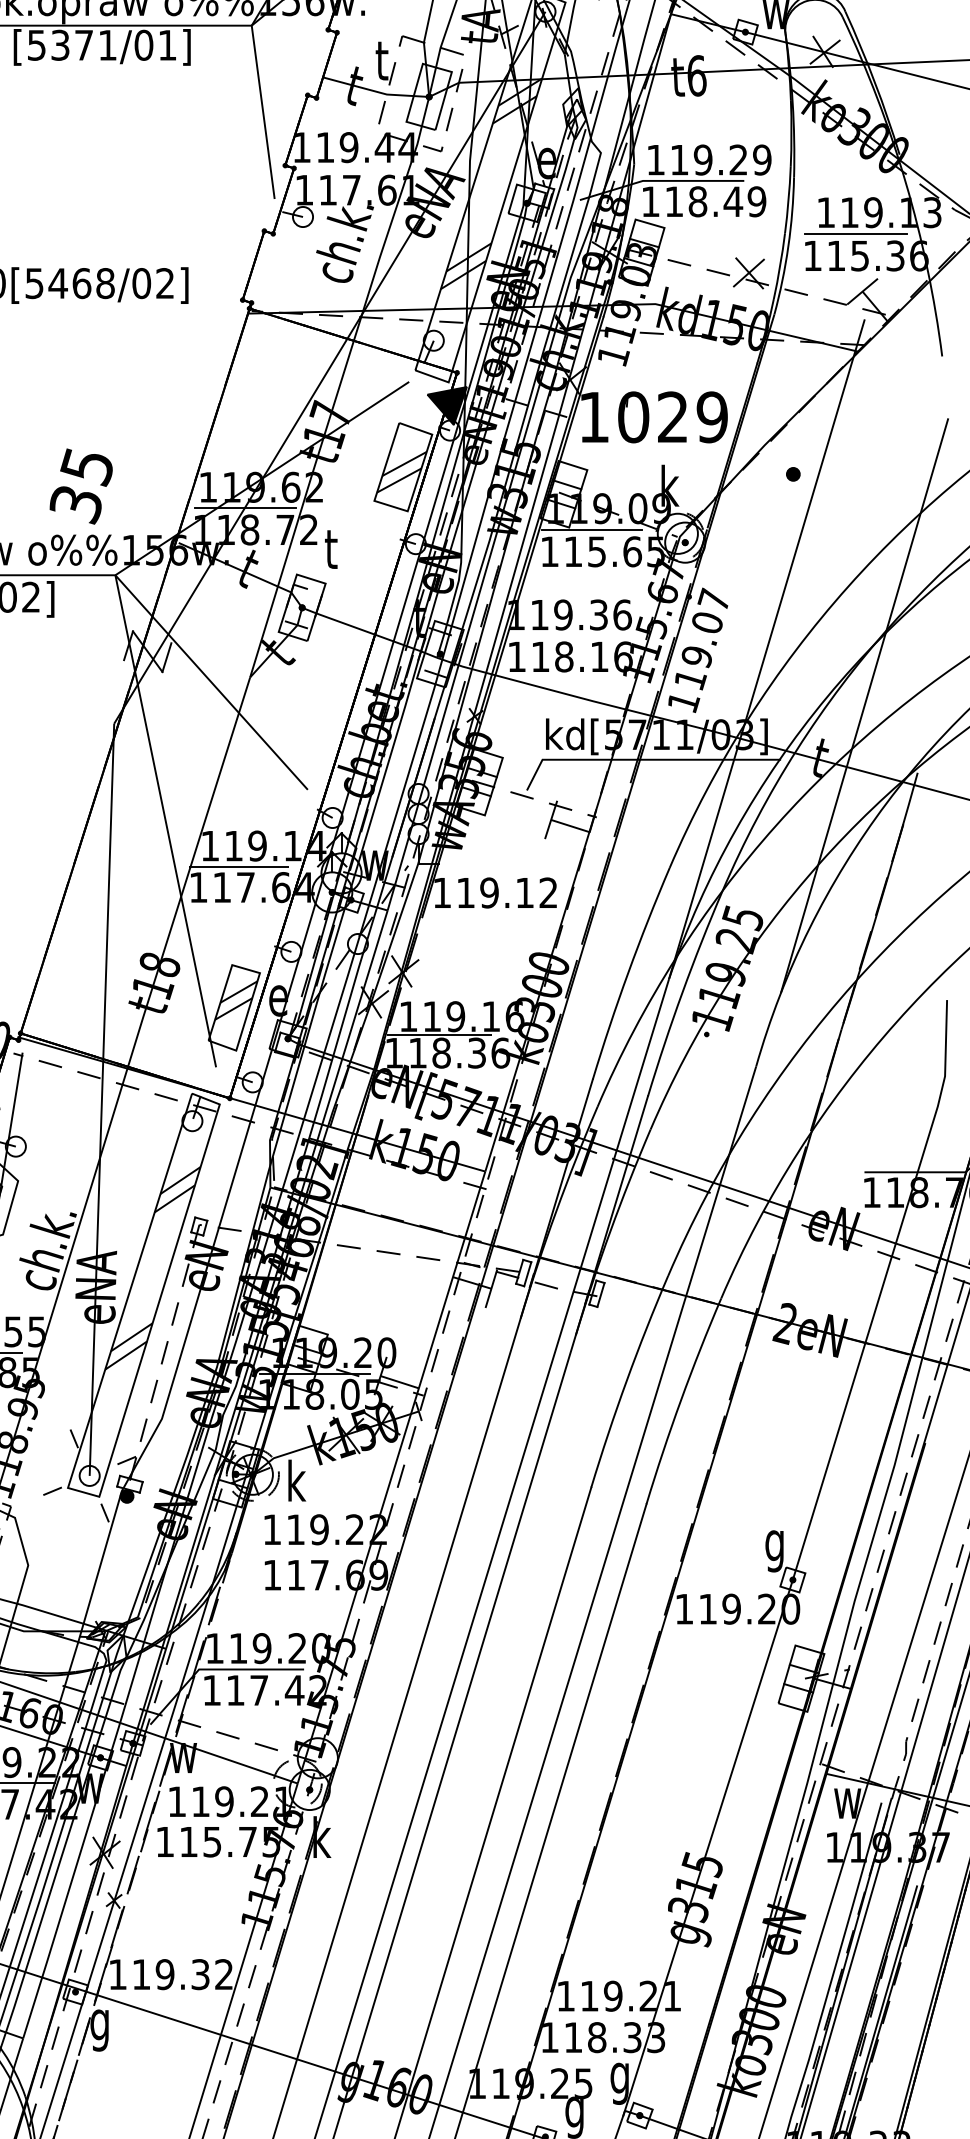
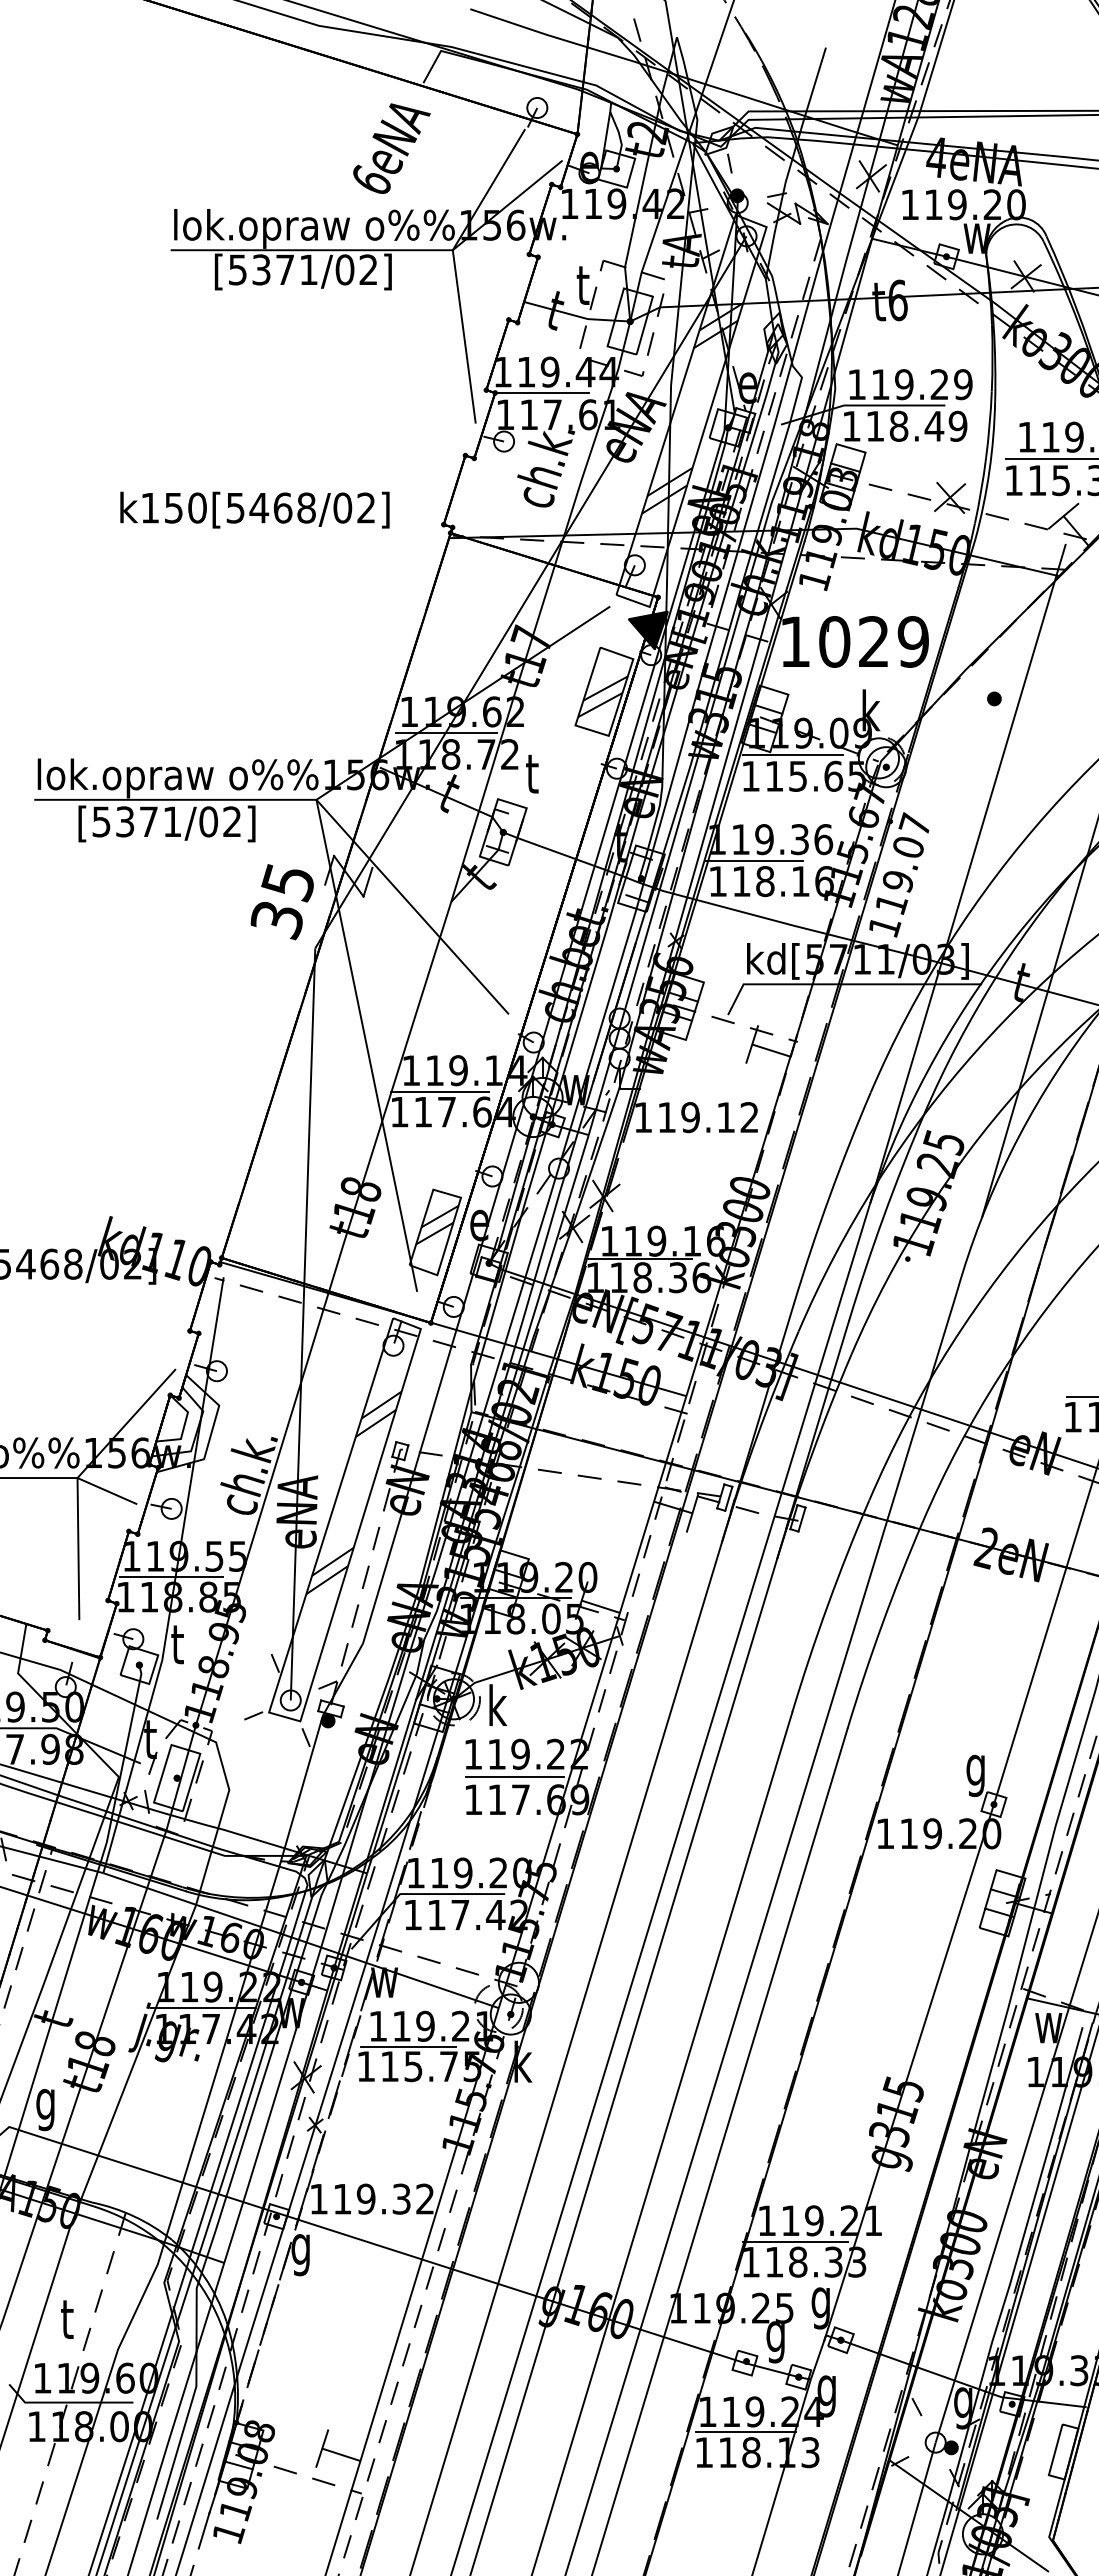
text: (167, 44) -> (368, 269), [5371/01] -> [5371/02]
line: (340, 168) -> (541, 393), added
text: (80, 486) -> (281, 902), moved
line: (553, 636) -> (754, 861), added
line: (313, 1552) -> (514, 1777), added
line: (207, 1821) -> (408, 2046), added
line: (594, 2016) -> (795, 2241), added

